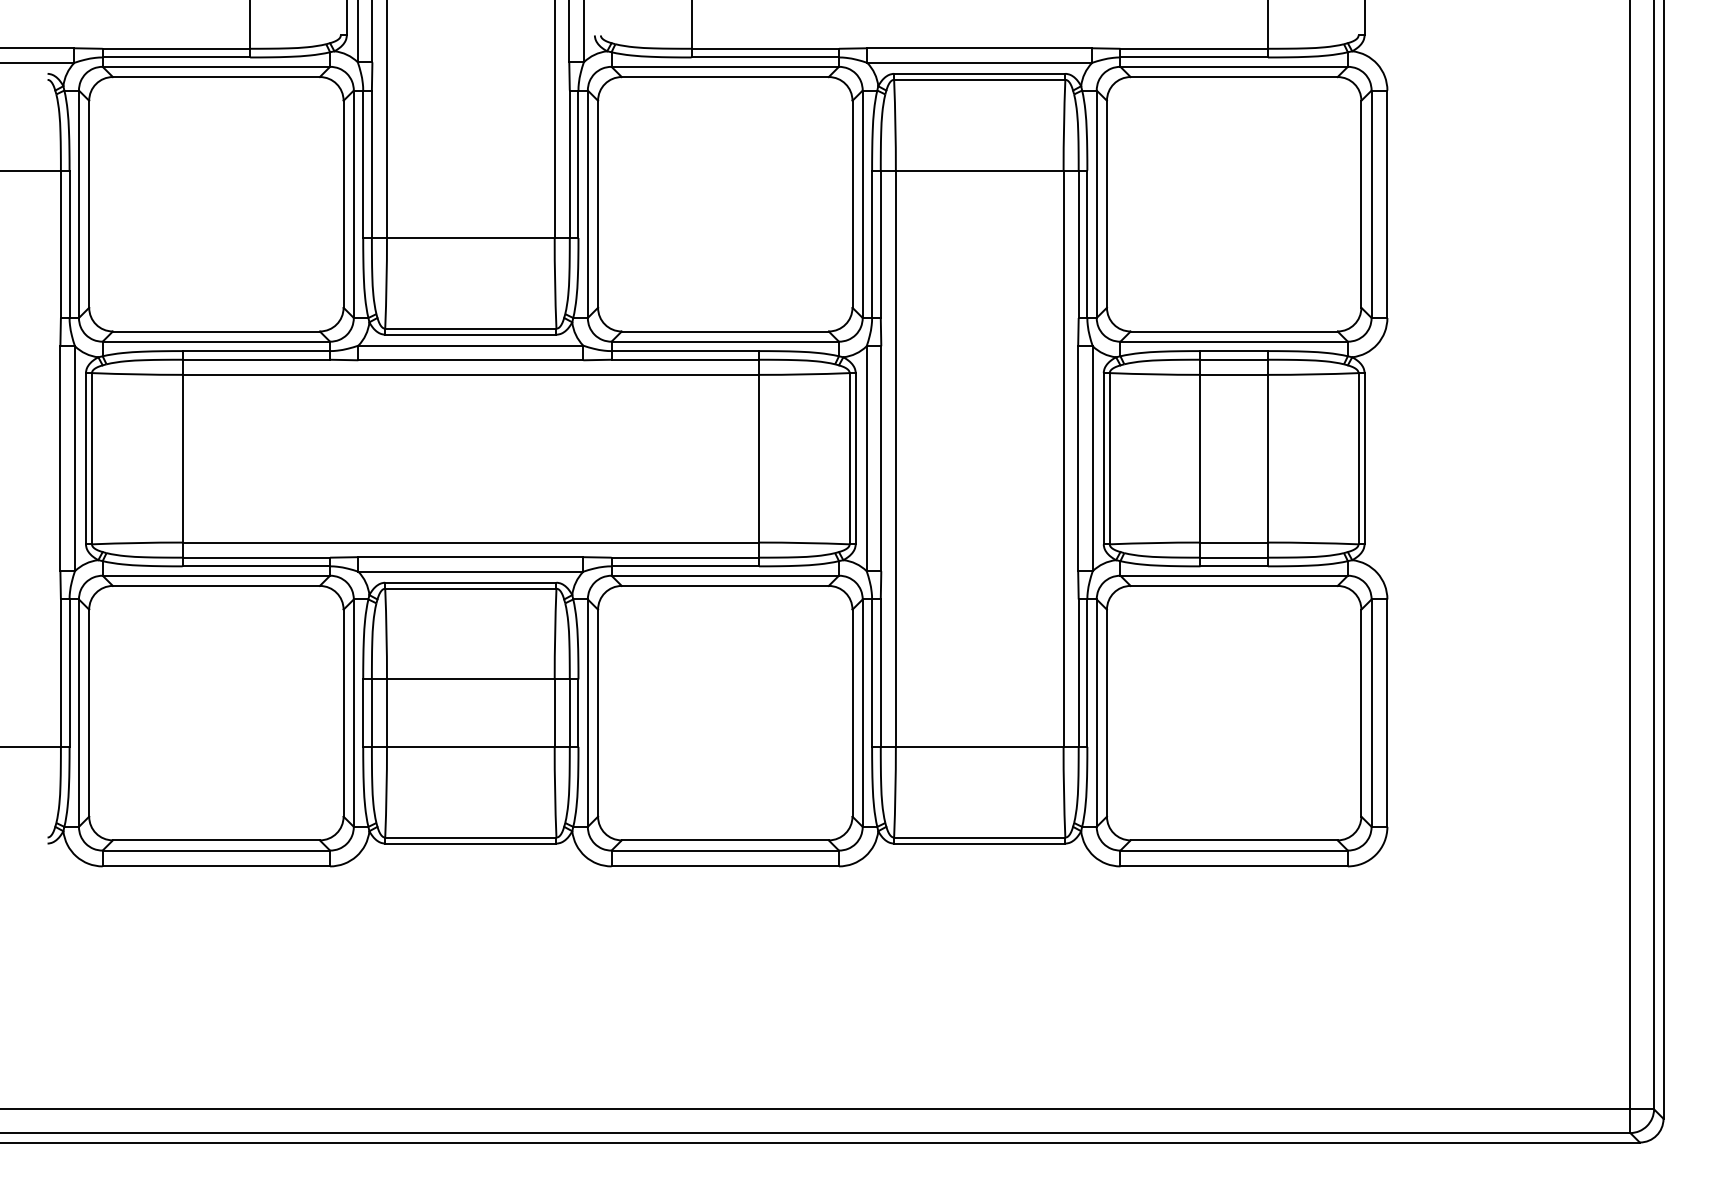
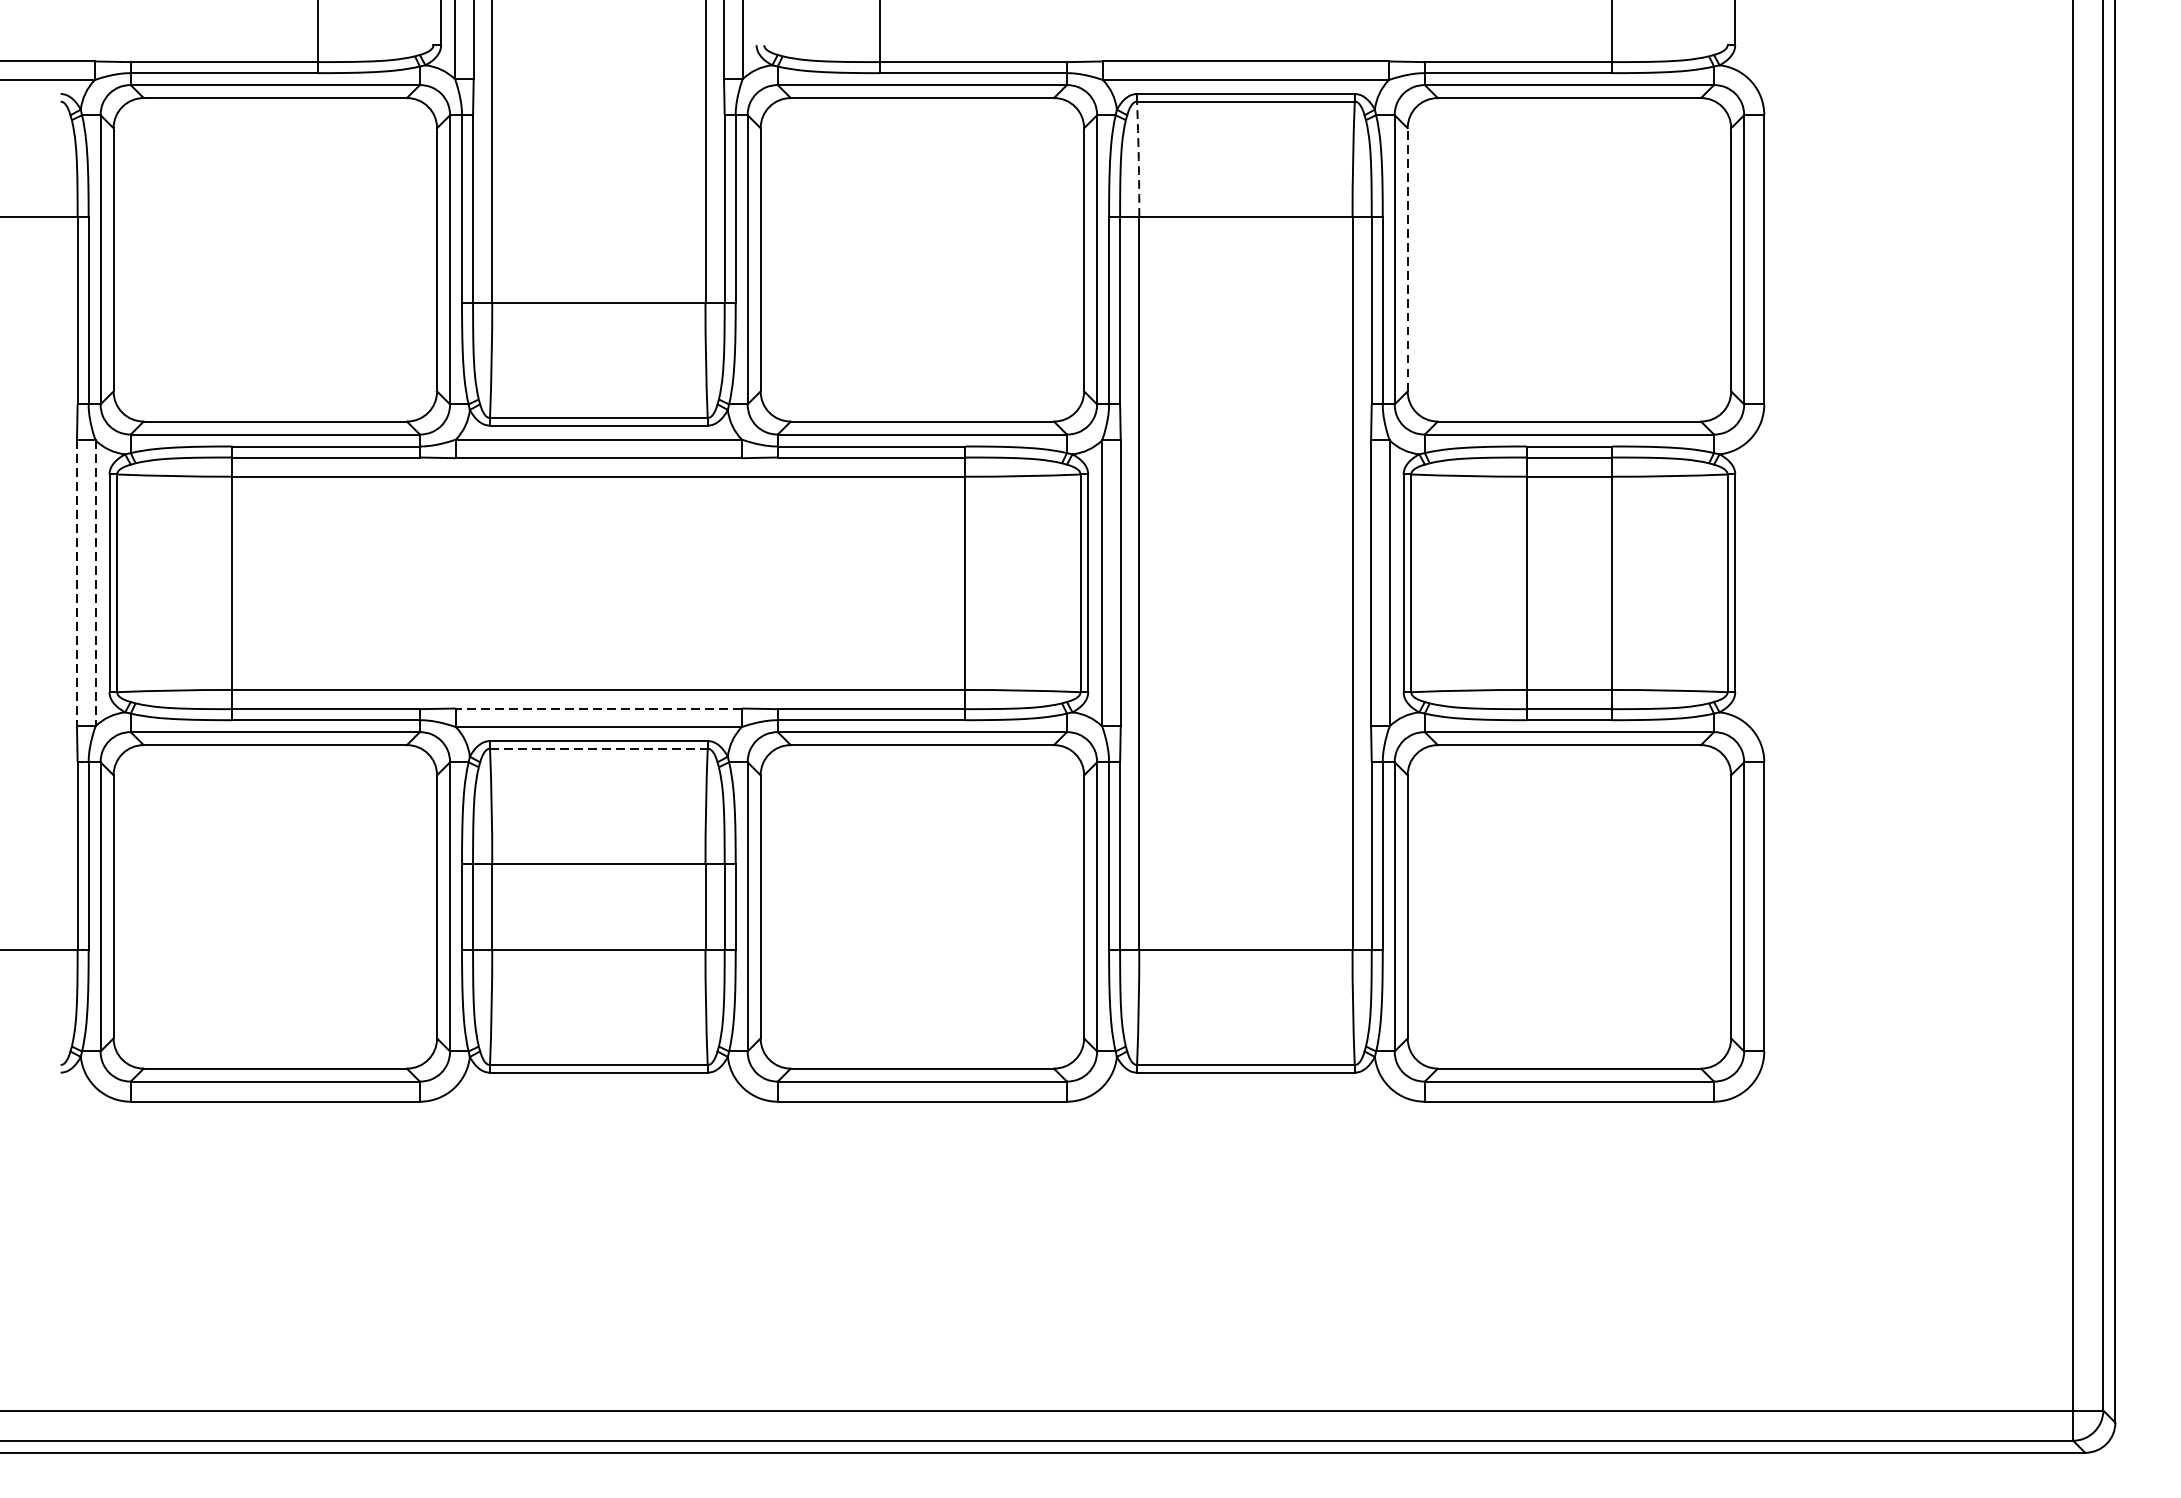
arc: (895, 125) -> (1138, 159), solid -> dashed
line: (1106, 204) -> (1407, 260), solid -> dashed
line: (60, 458) -> (77, 583), solid -> dashed
line: (74, 458) -> (94, 583), solid -> dashed
line: (470, 557) -> (598, 708), solid -> dashed
line: (470, 588) -> (598, 748), solid -> dashed

